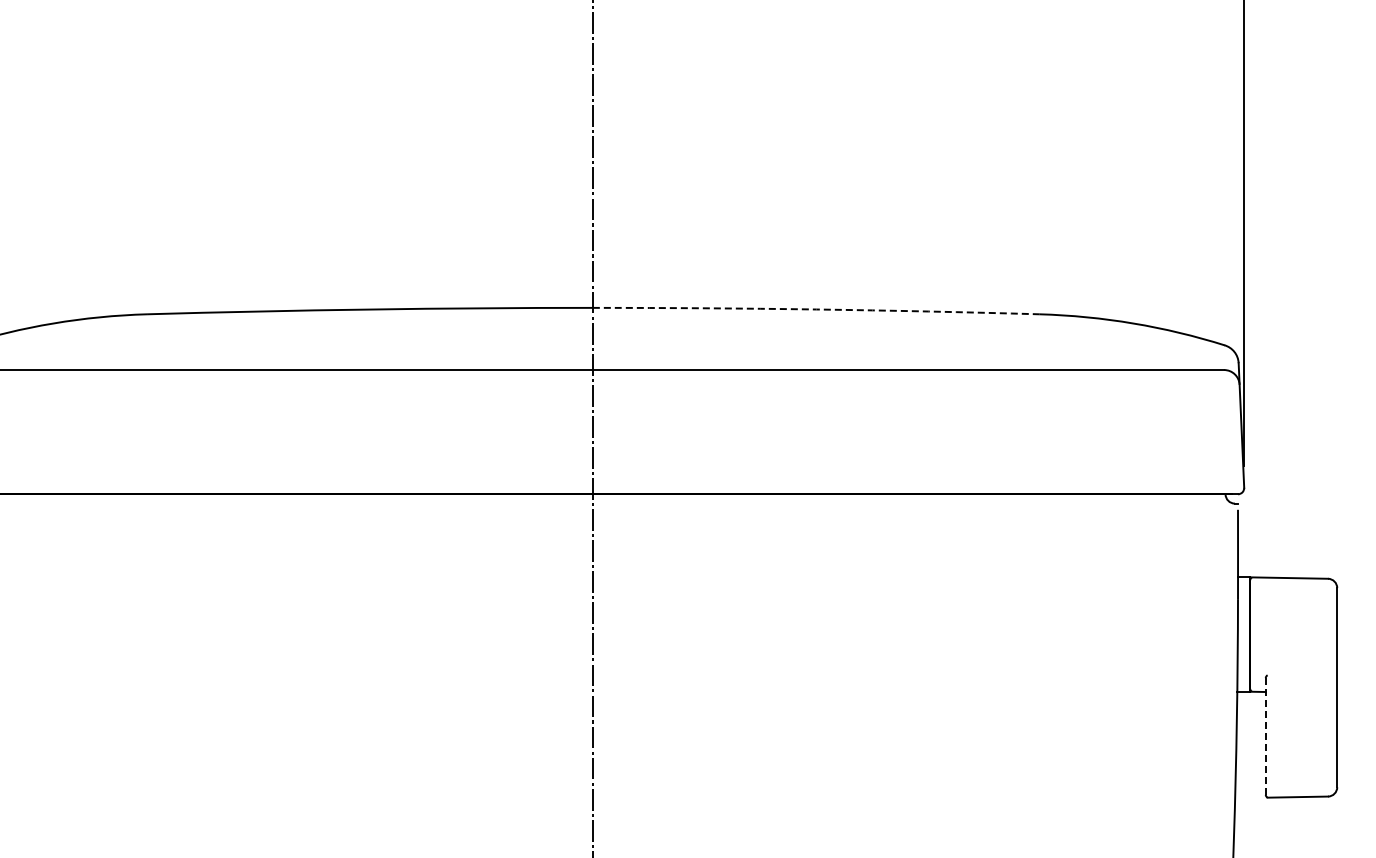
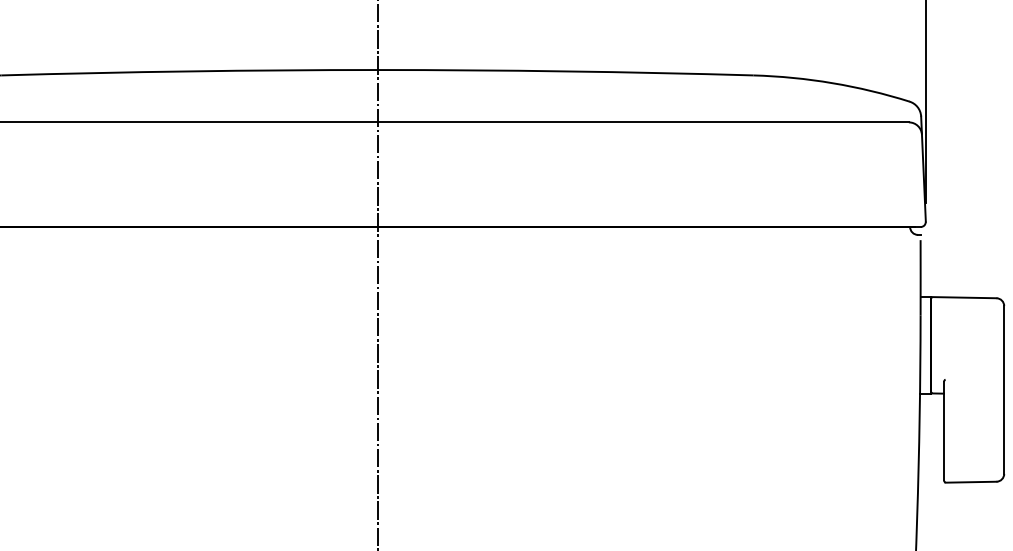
arc: (816, 309) -> (565, 71), dashed -> solid
line: (1265, 736) -> (943, 431), dashed -> solid

